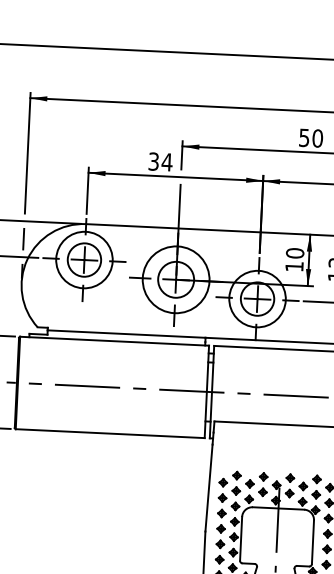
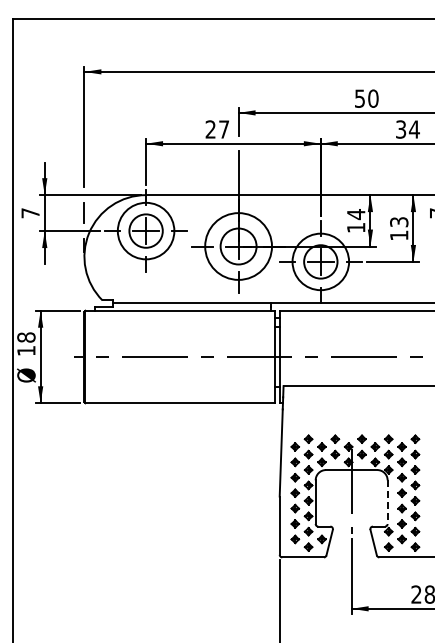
text: (160, 161) -> (217, 129), 34 -> 27
text: (295, 253) -> (356, 214), 10 -> 14
line: (312, 542) -> (387, 502), solid -> dashed

